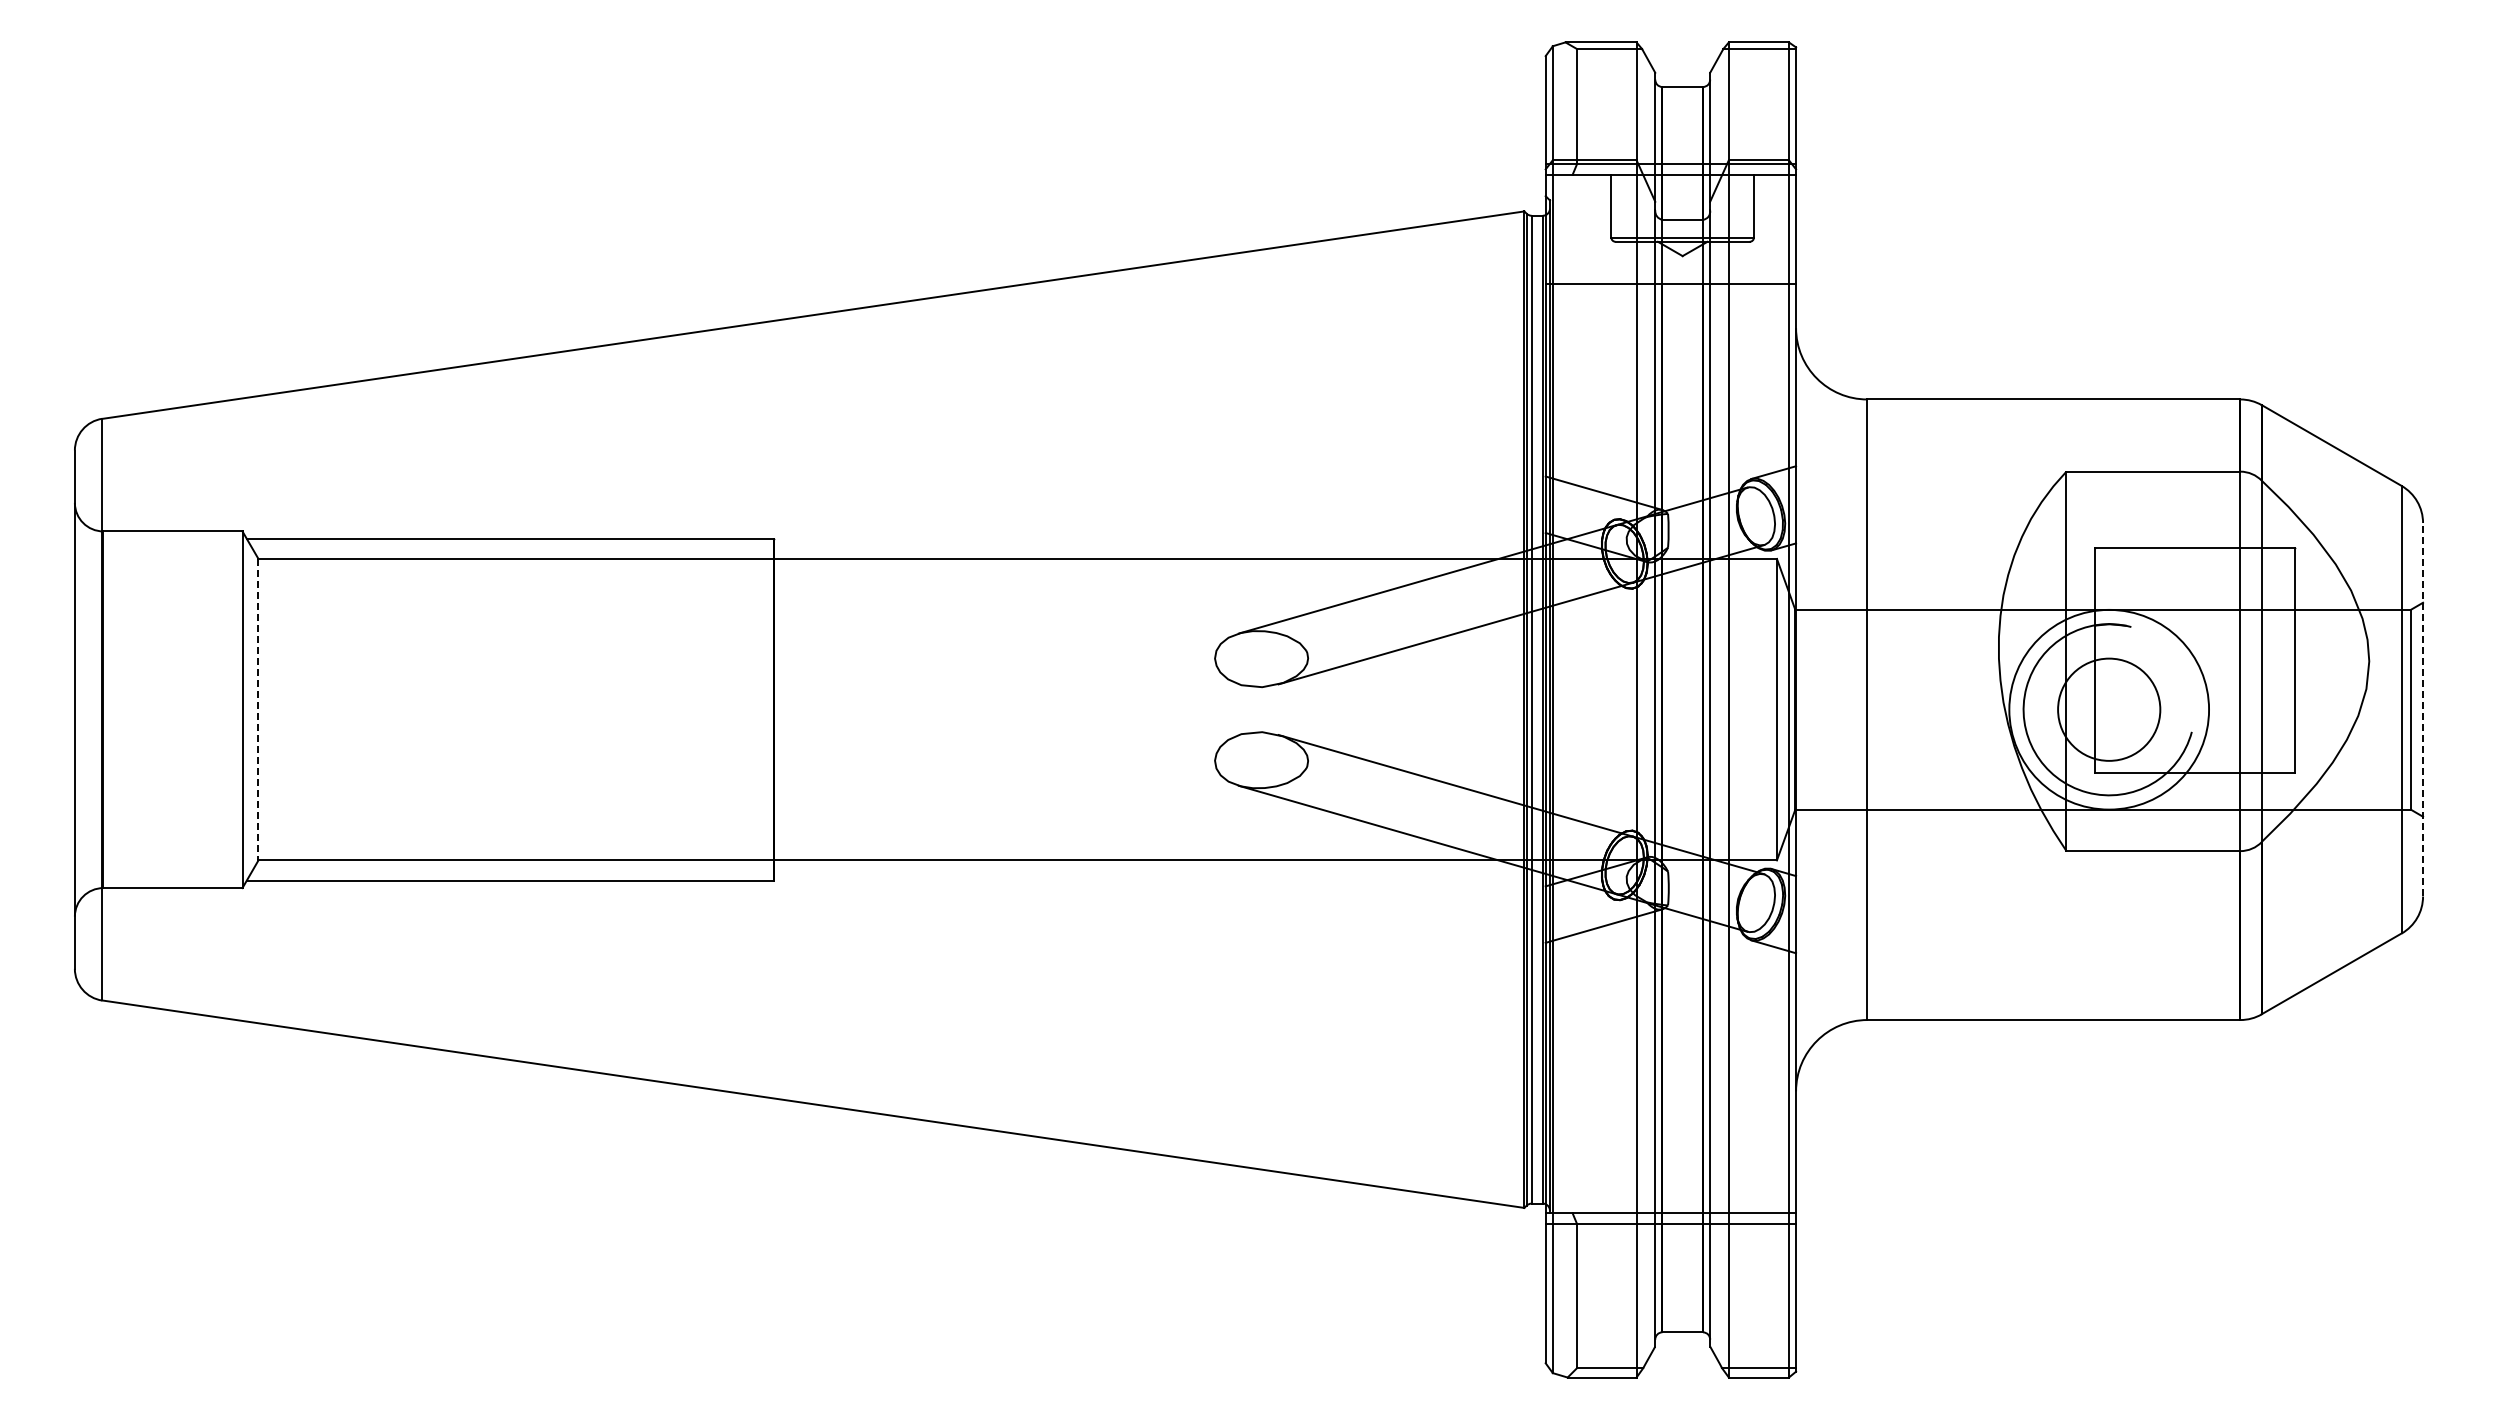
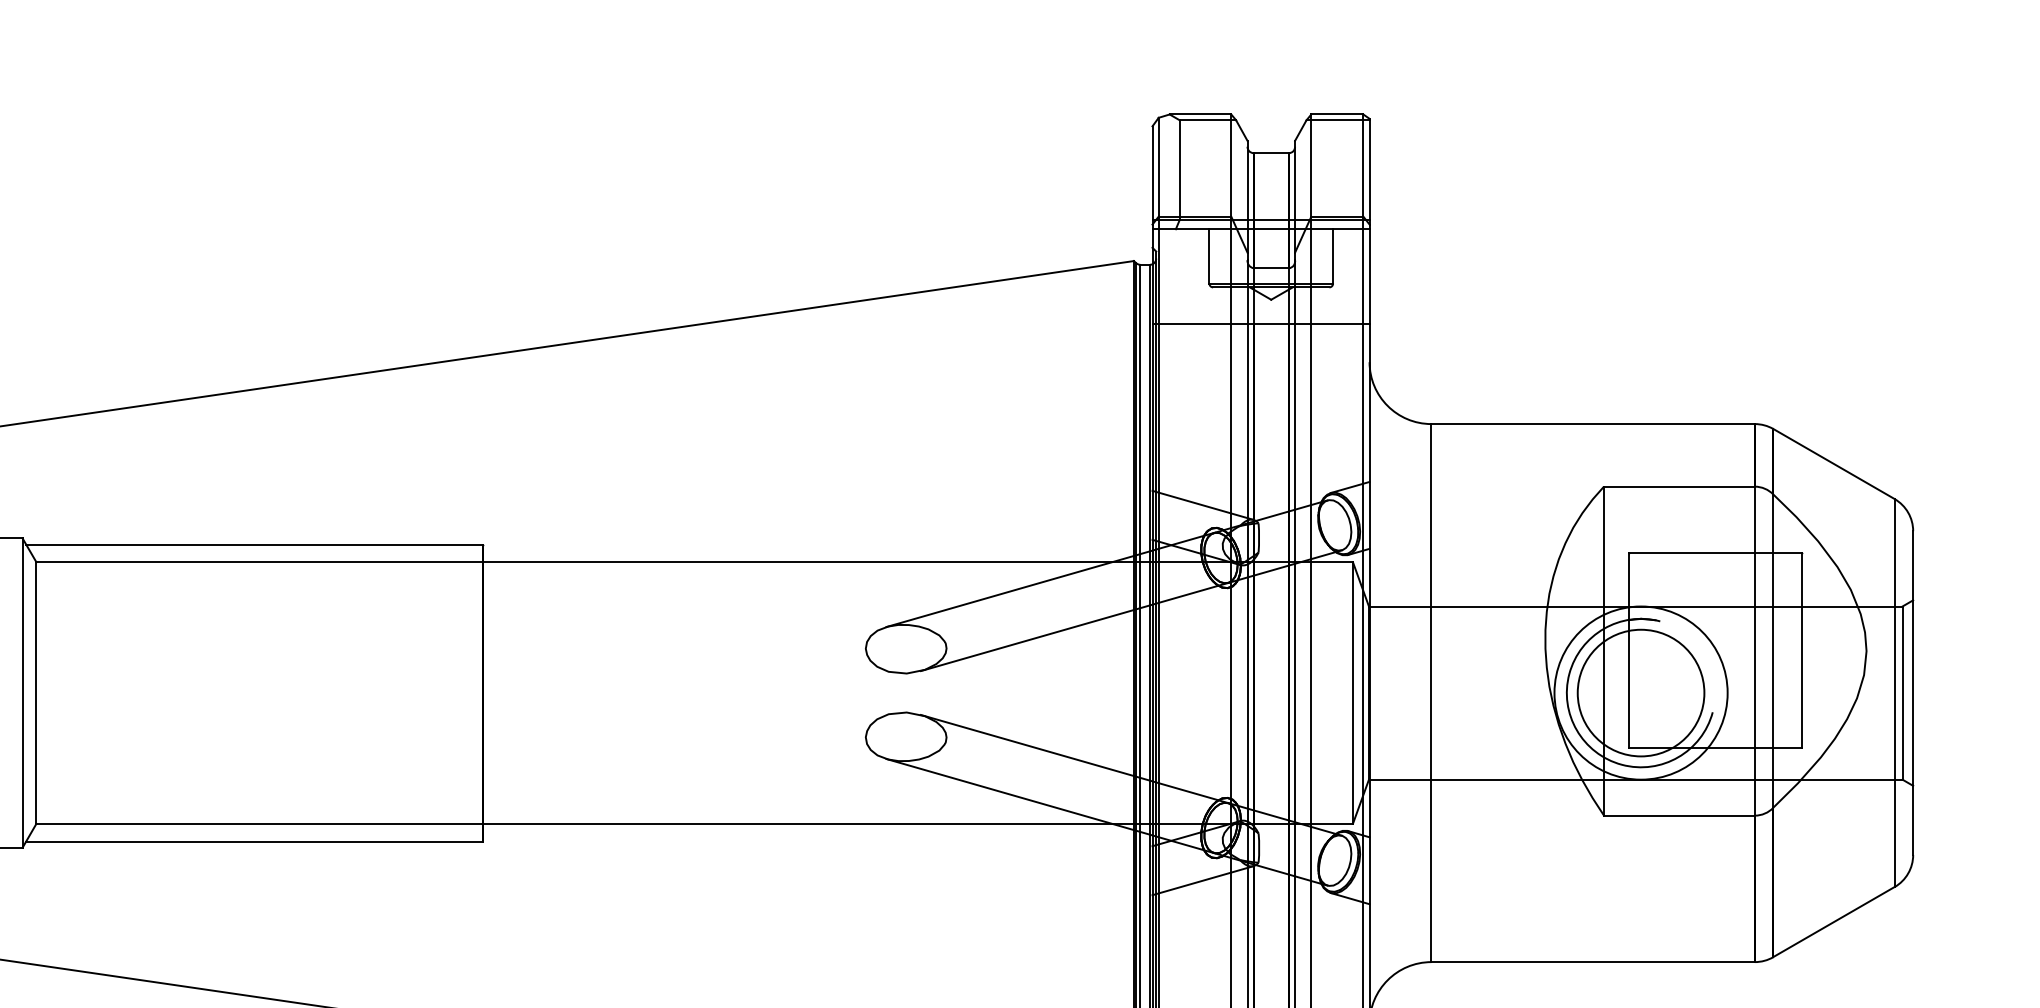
line: (258, 709) -> (36, 692), dashed -> solid
circle: (2109, 709) -> (1641, 692), size x1.43
line: (2423, 709) -> (1913, 692), dashed -> solid

